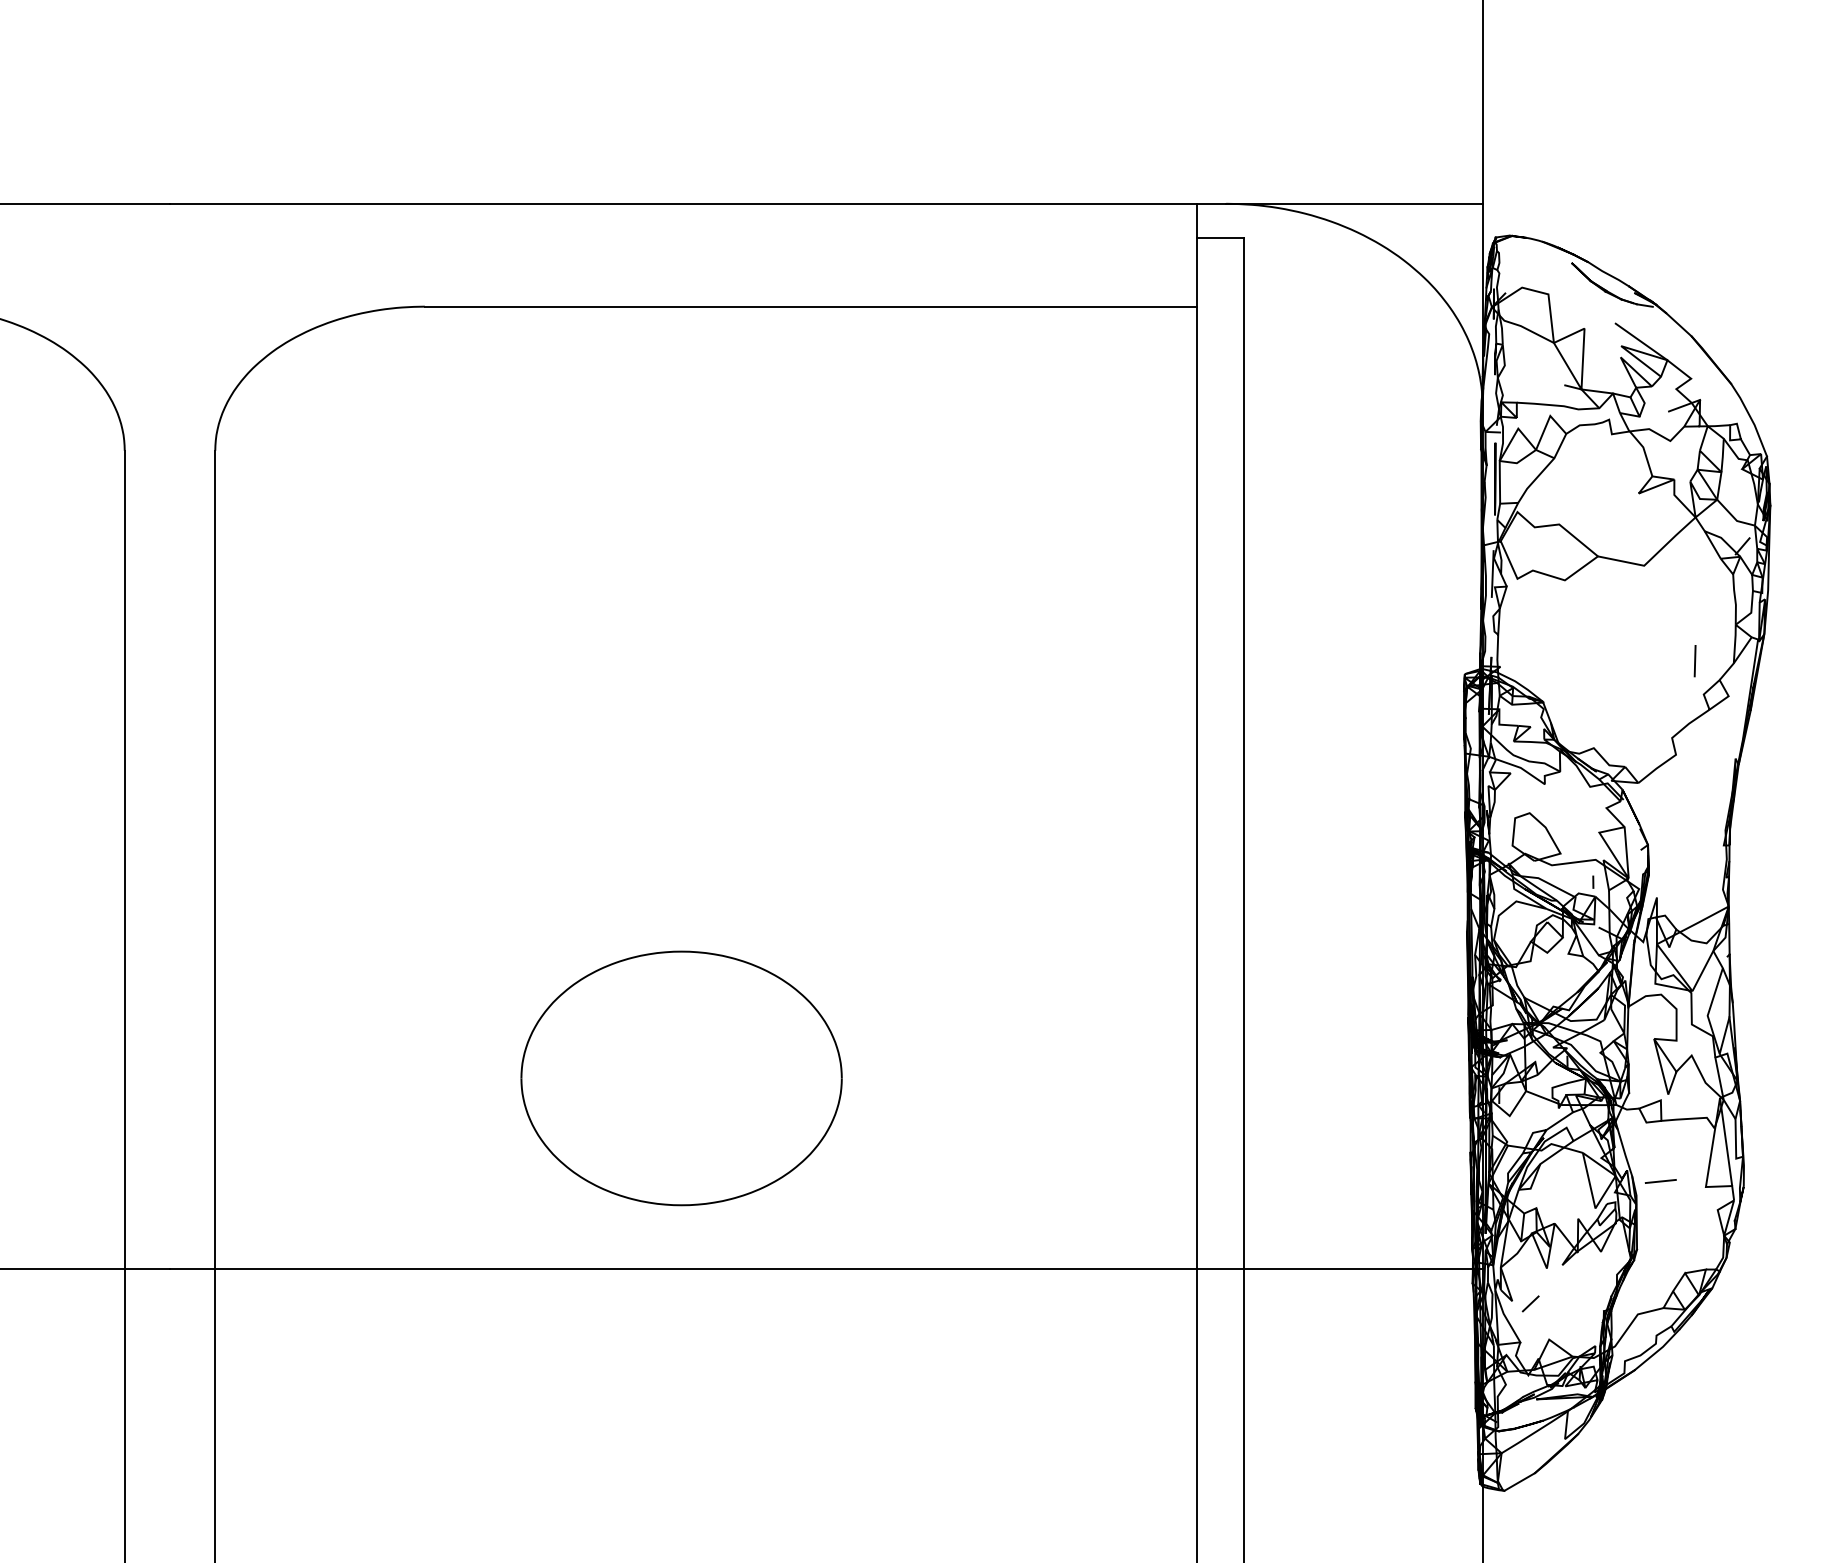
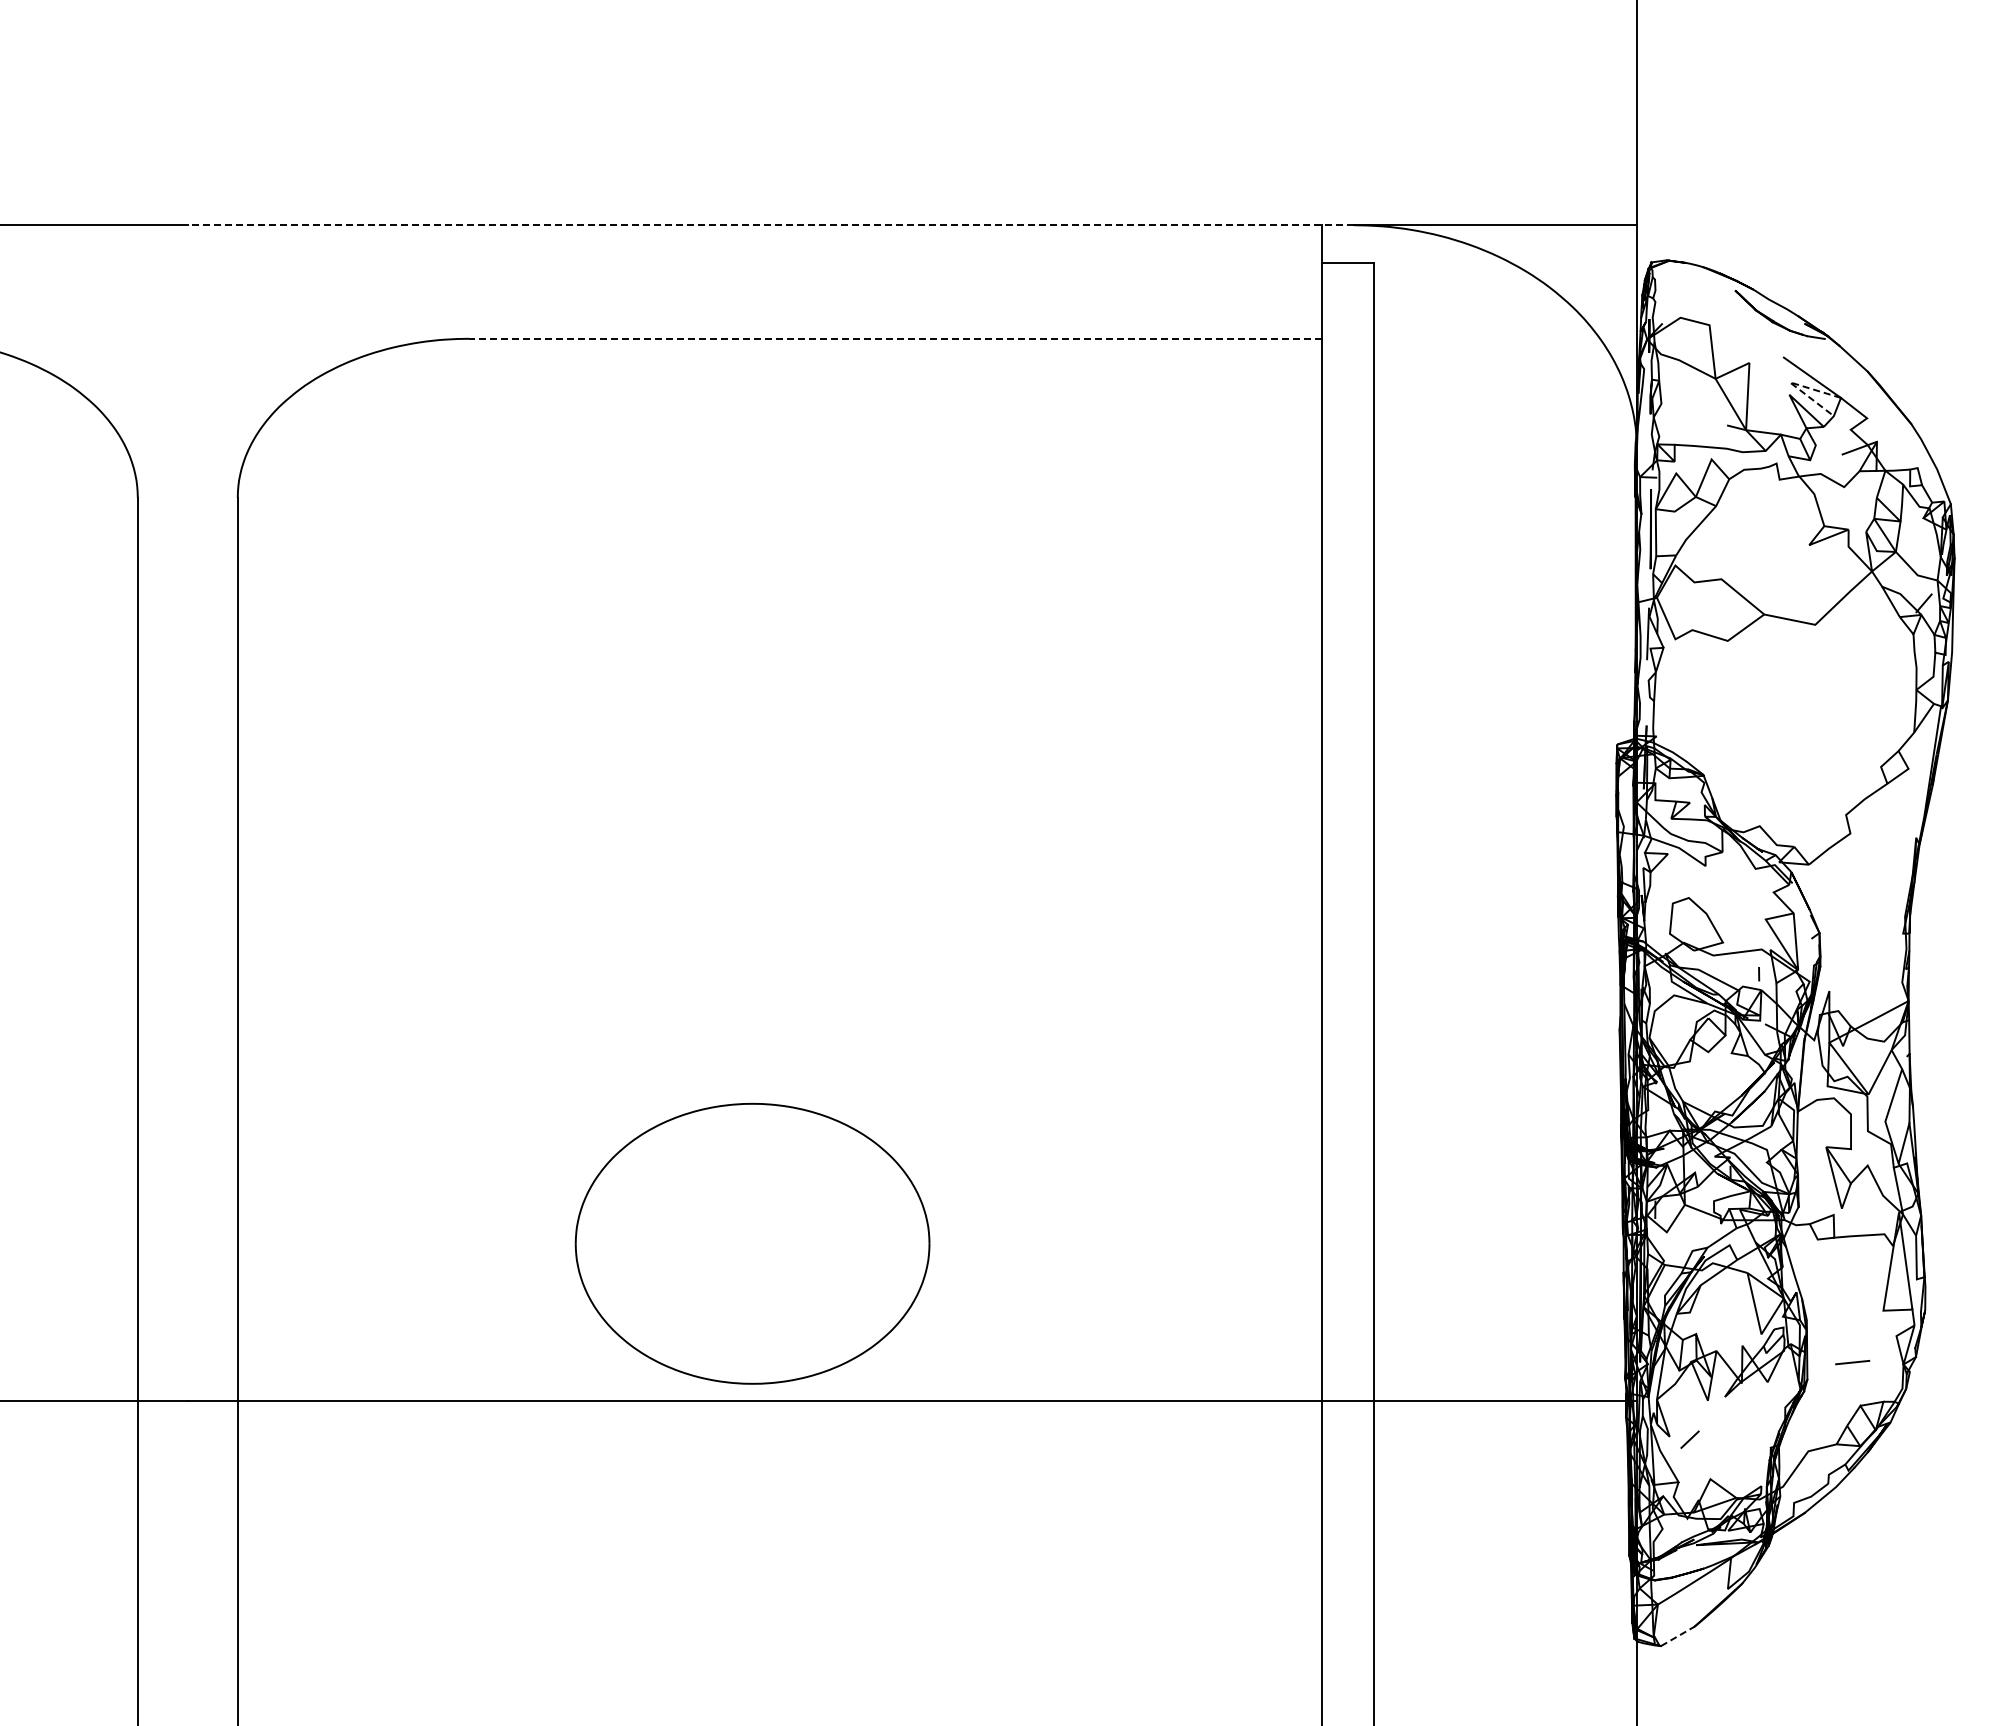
line: (697, 204) -> (770, 225), solid -> dashed
line: (811, 306) -> (895, 338), solid -> dashed
line: (1621, 346) -> (1790, 382), solid -> dashed
line: (1695, 660) -> (1871, 729), removed
part: (681, 1078) -> (752, 1243), moved
line: (1660, 1181) -> (1852, 1362), moved
line: (1520, 1482) -> (1678, 1636), solid -> dashed

